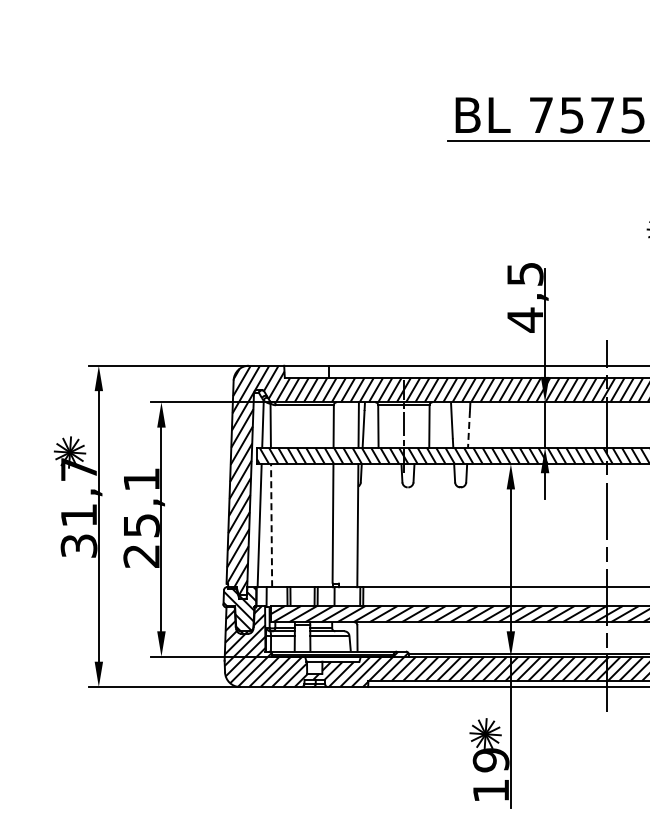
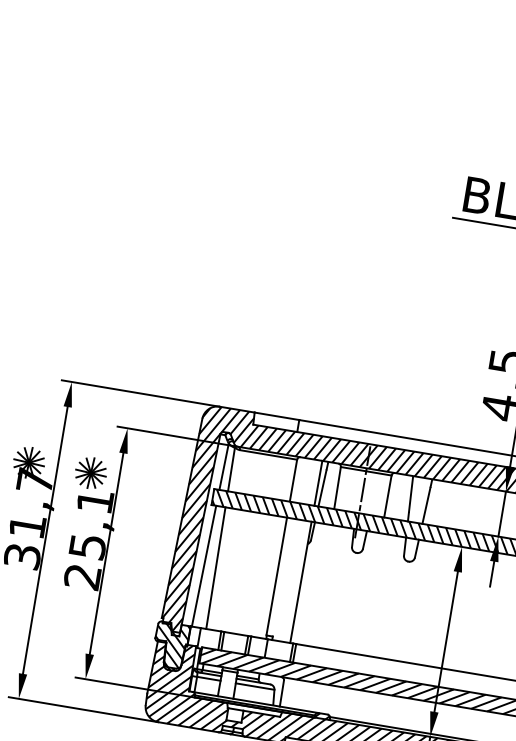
line: (468, 429) -> (425, 505), dashed -> solid
part: (132, 452) -> (90, 473), added
line: (271, 525) -> (215, 568), dashed -> solid

